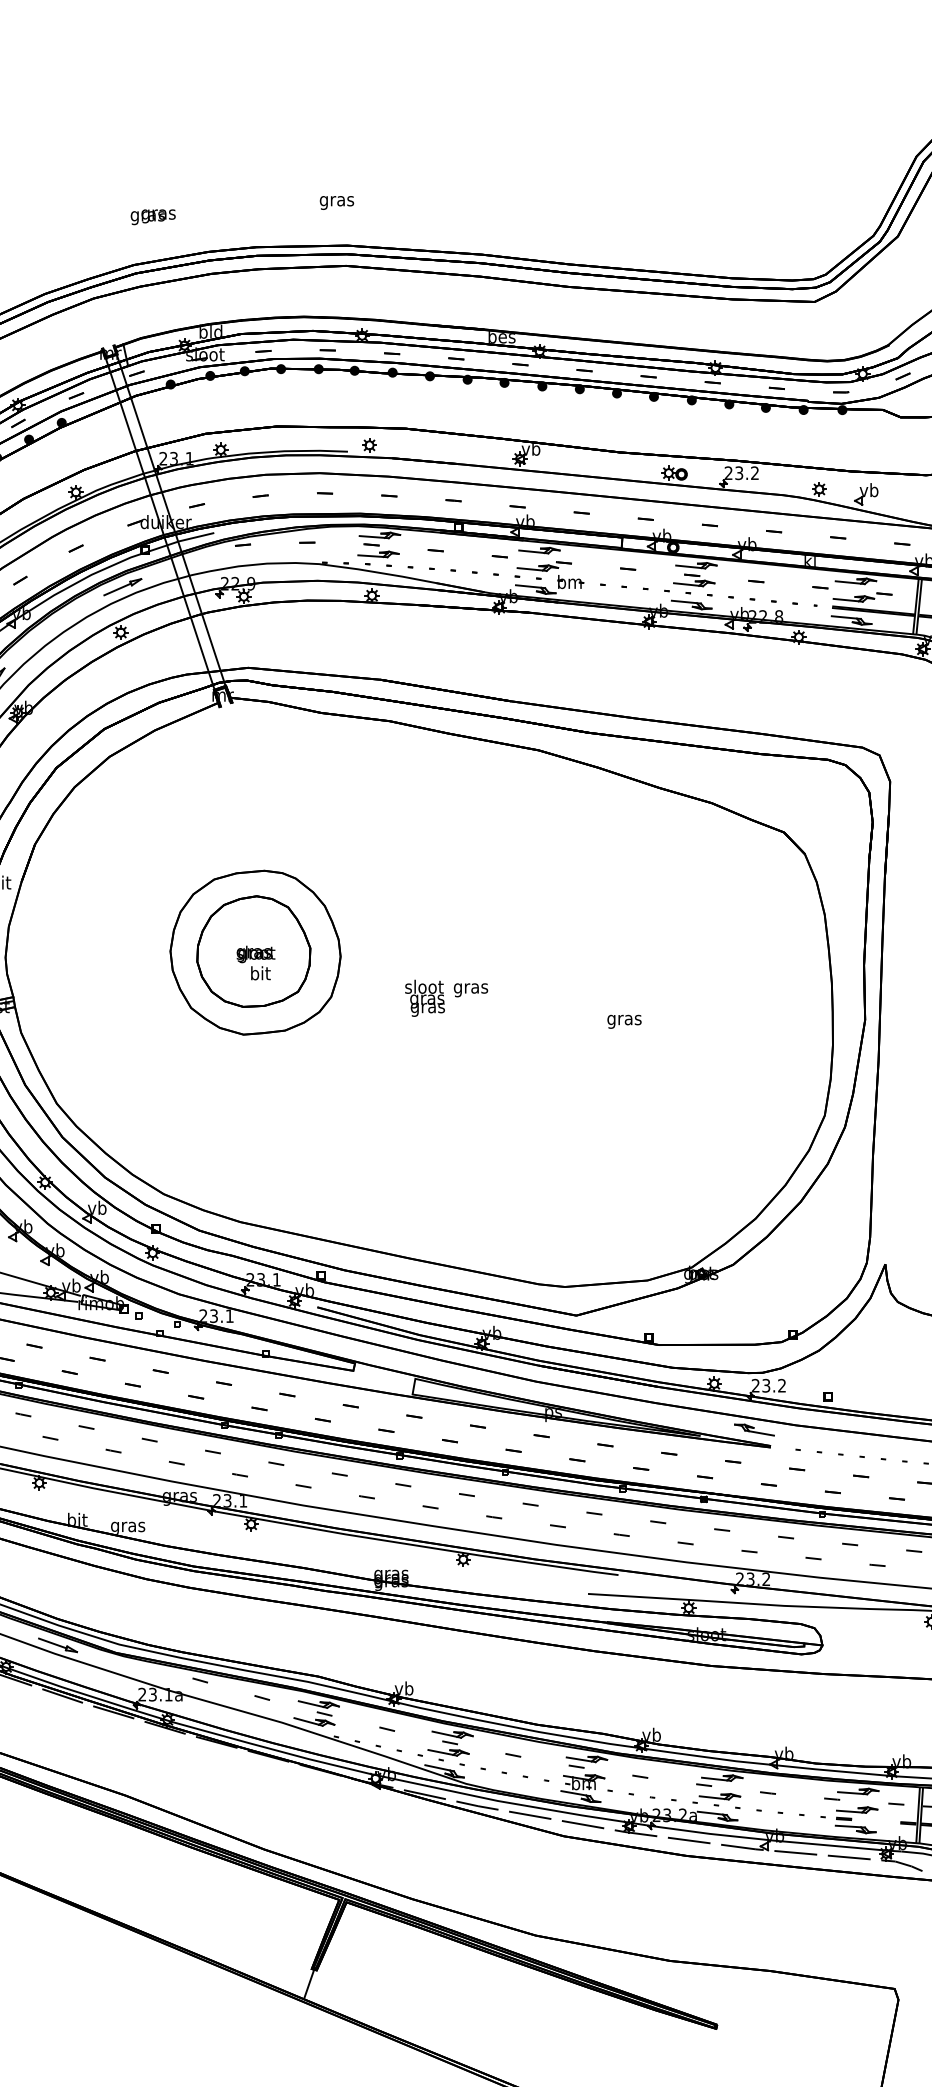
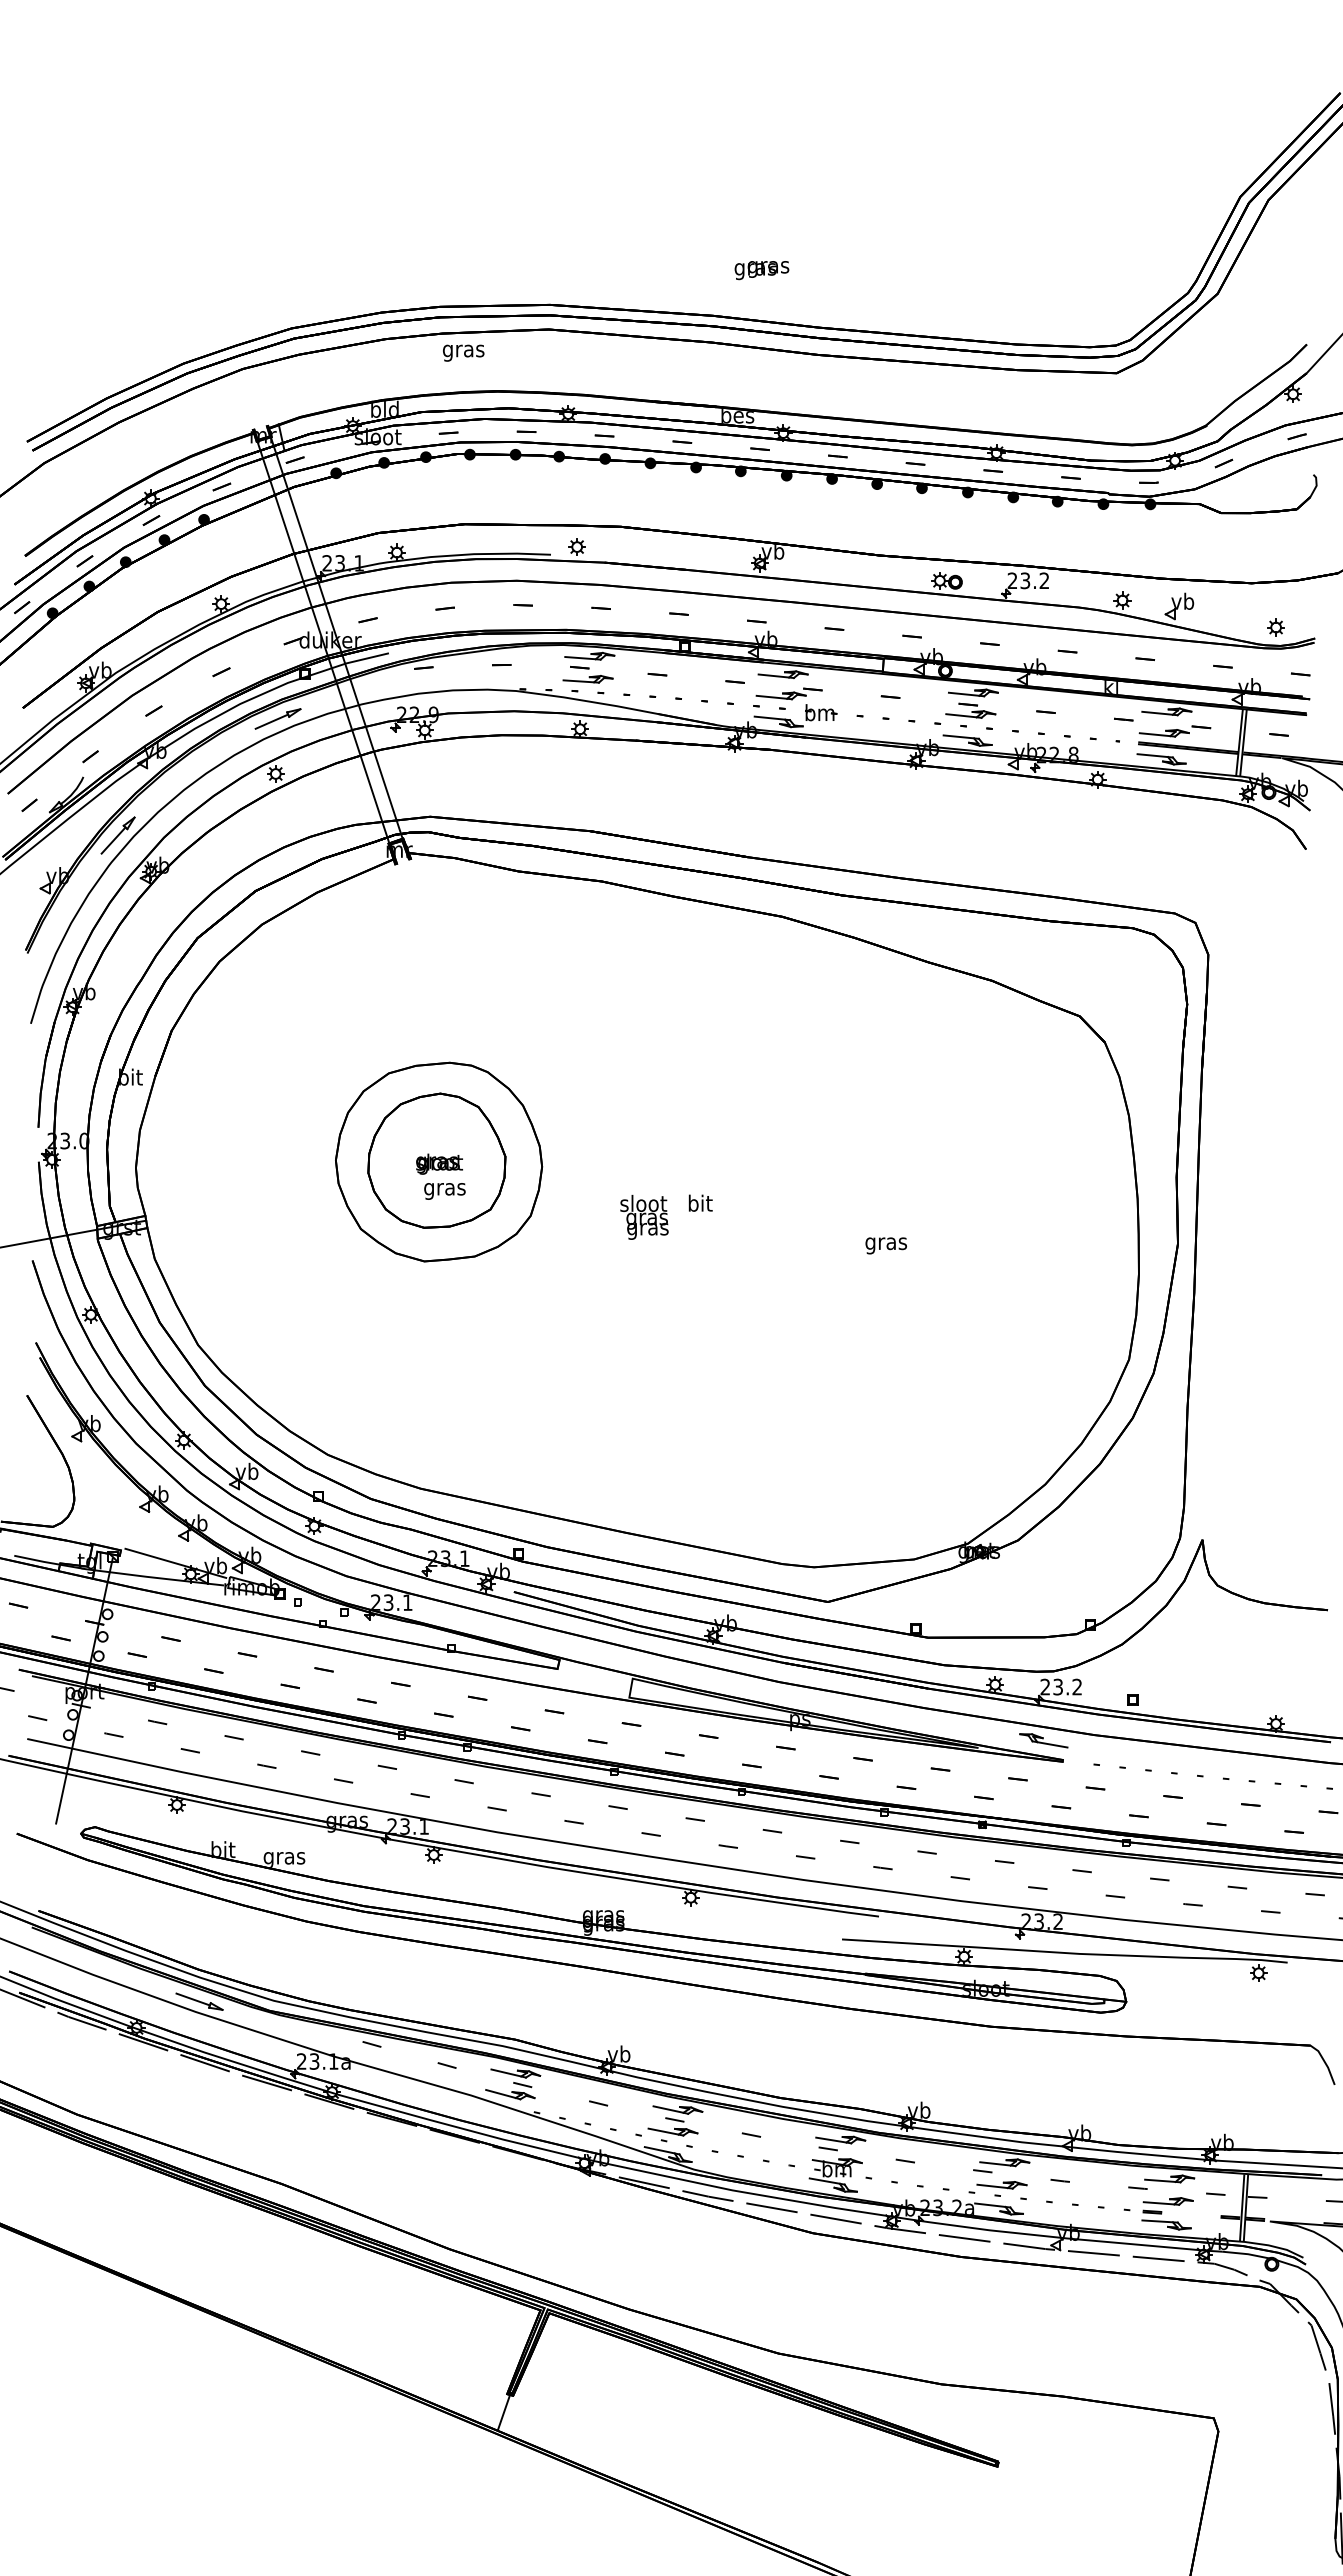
text: (336, 202) -> (463, 352), moved
text: (152, 217) -> (761, 270), moved
text: (260, 974) -> (444, 1188), bit -> gras
text: (470, 988) -> (699, 1205), gras -> bit

